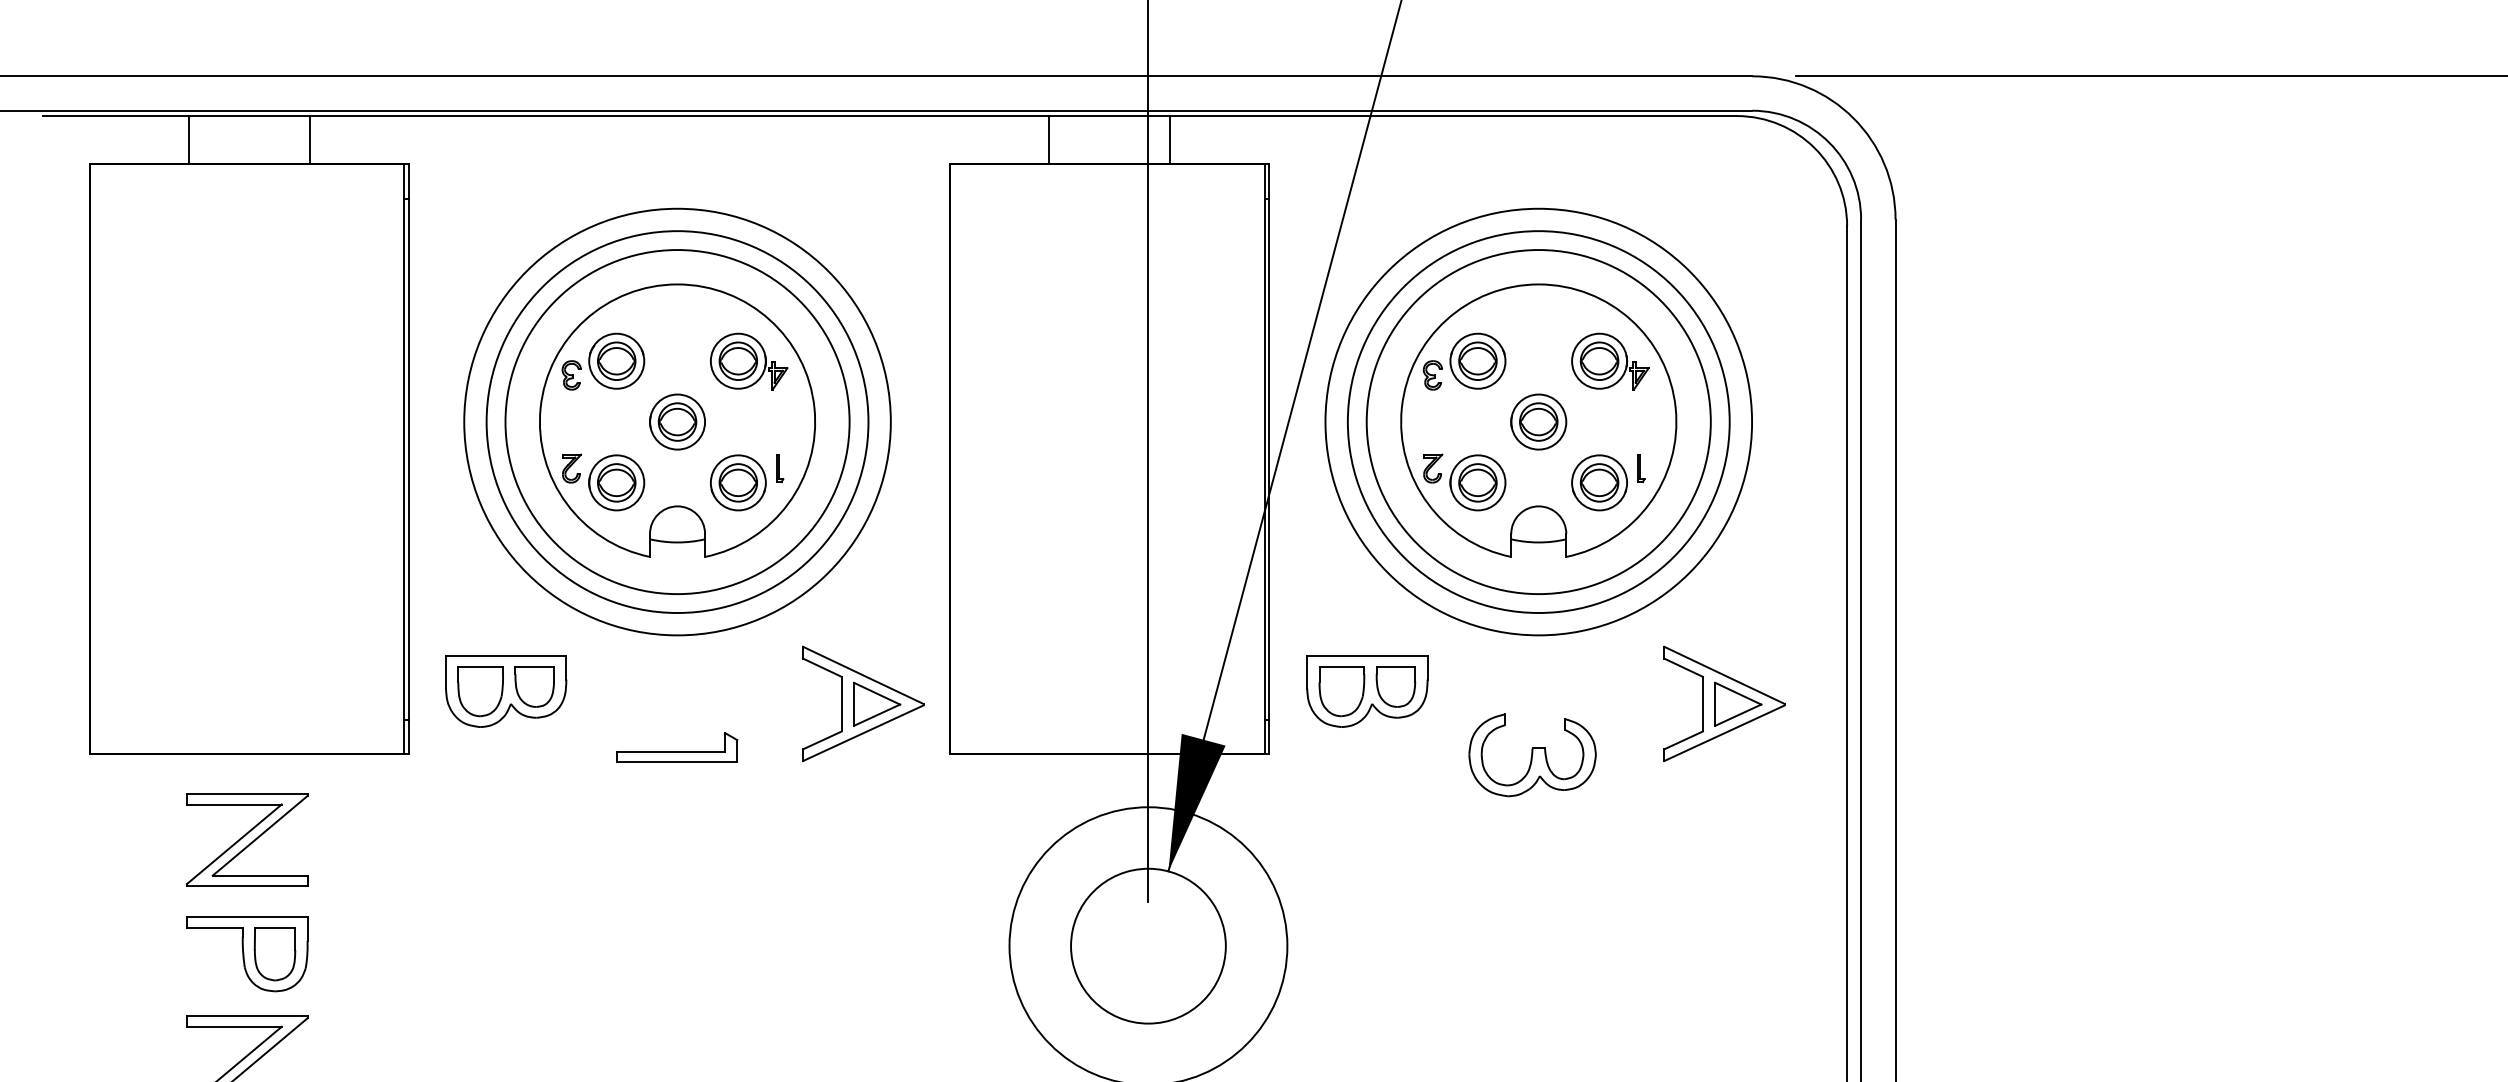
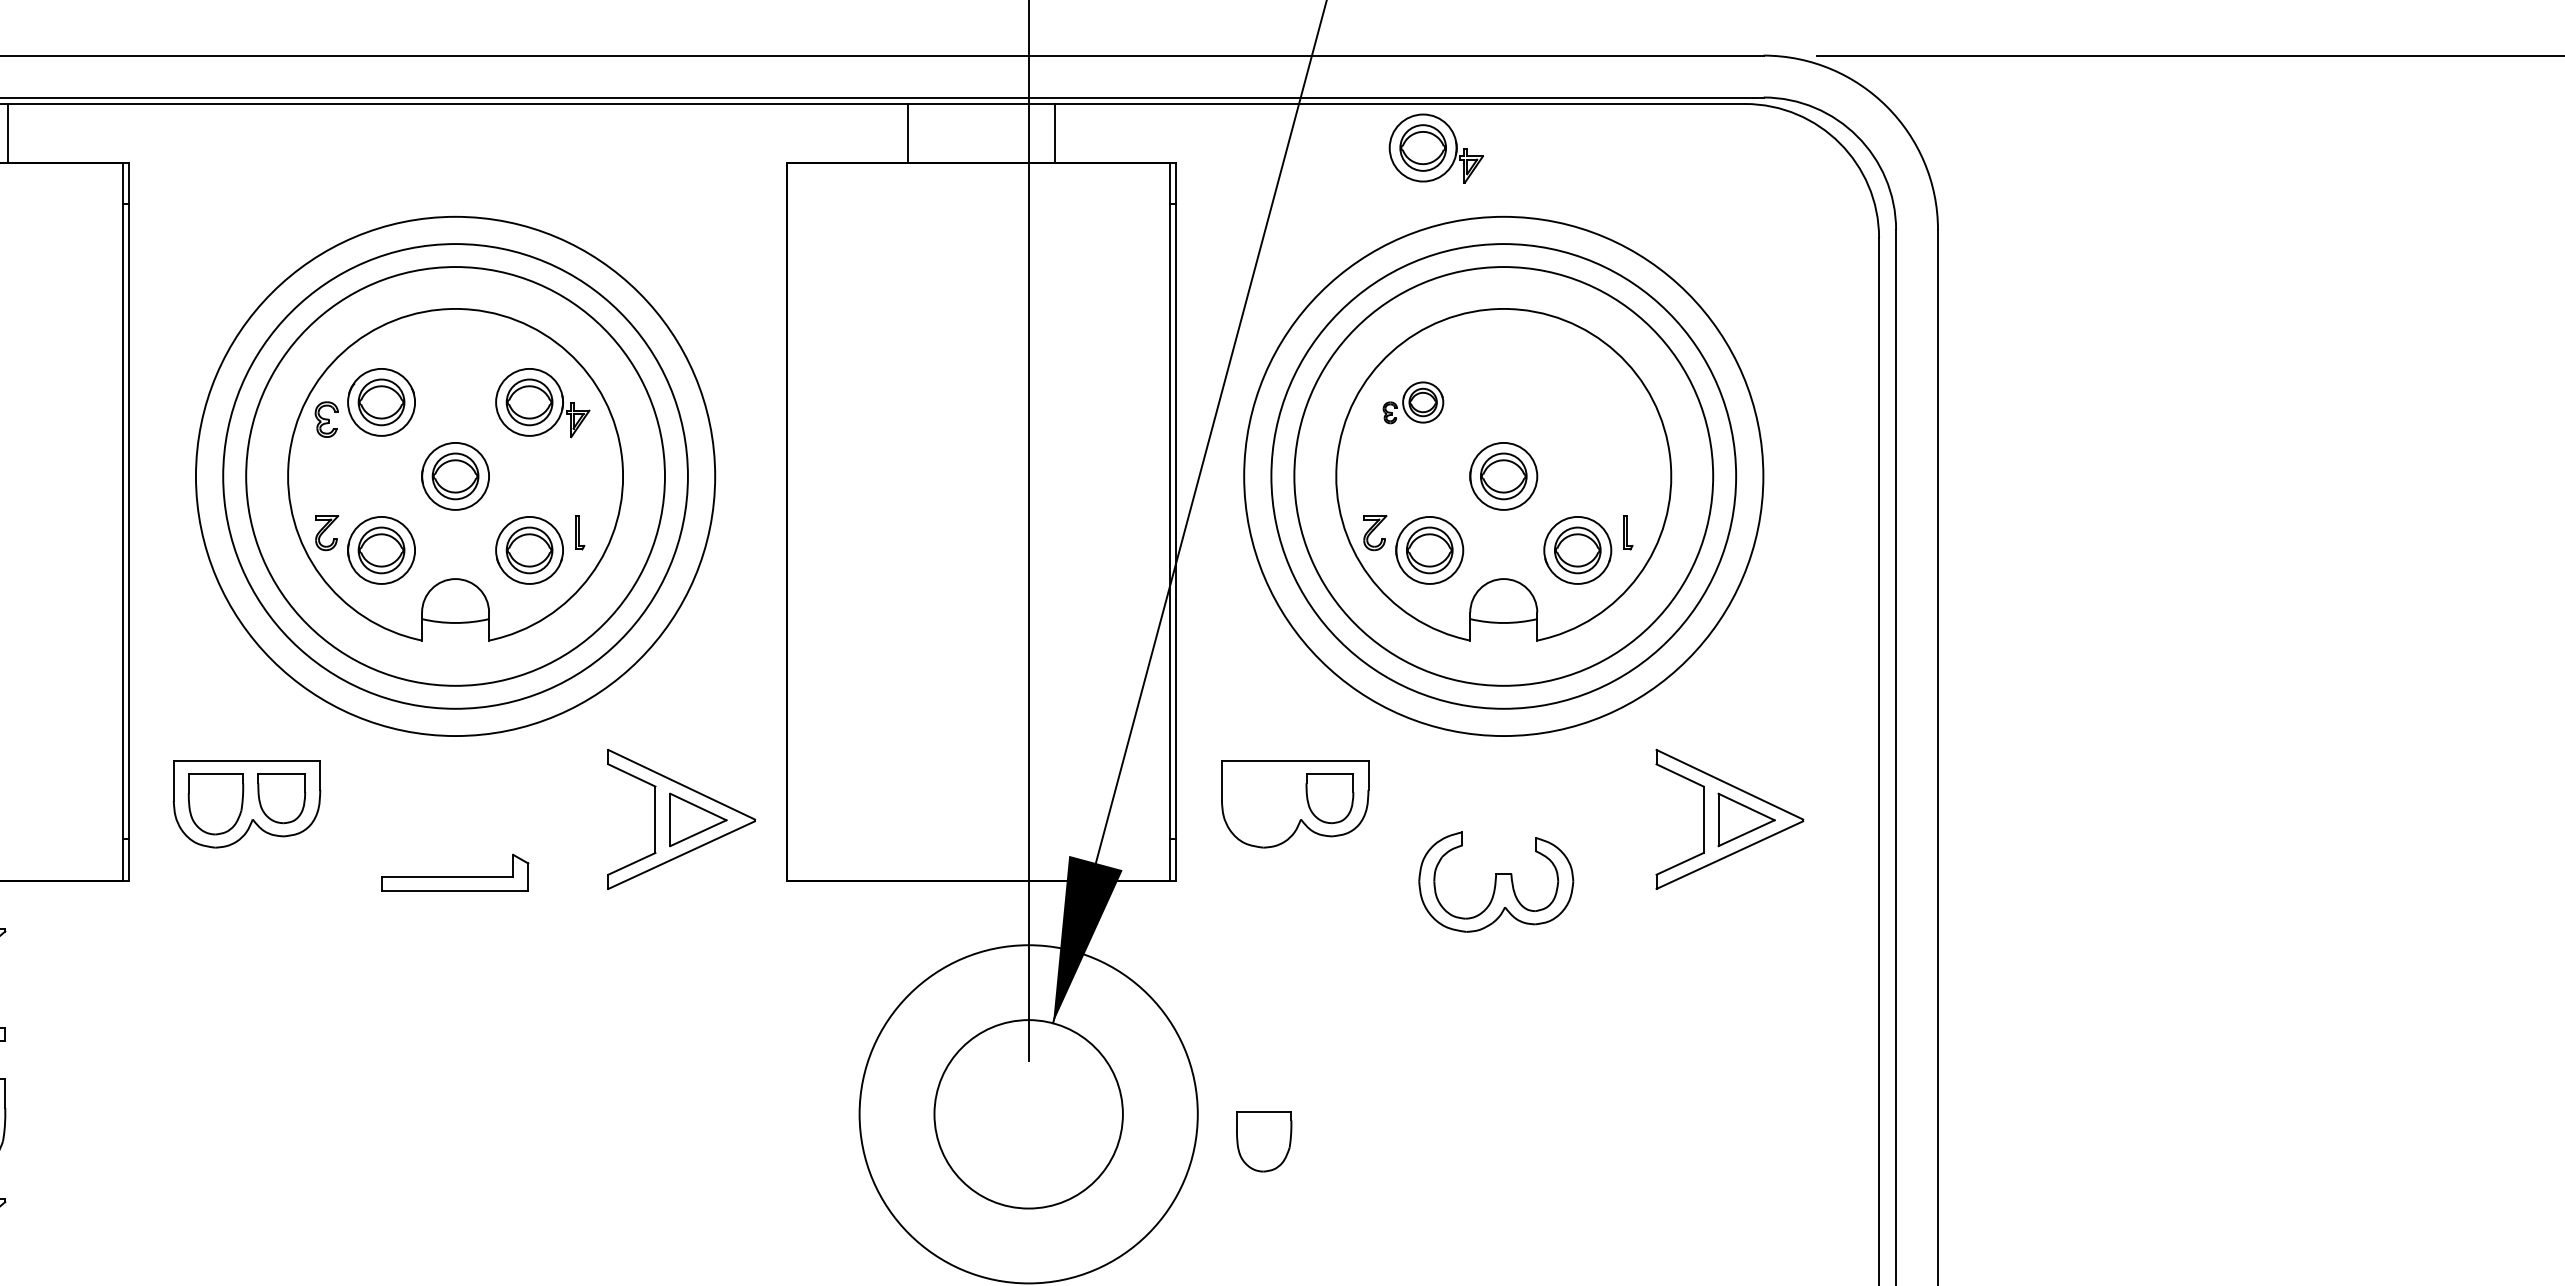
part: (1464, 361) -> (1413, 402), size x0.6
part: (1610, 361) -> (1436, 148), moved
part: (1341, 691) -> (1263, 1141), moved

